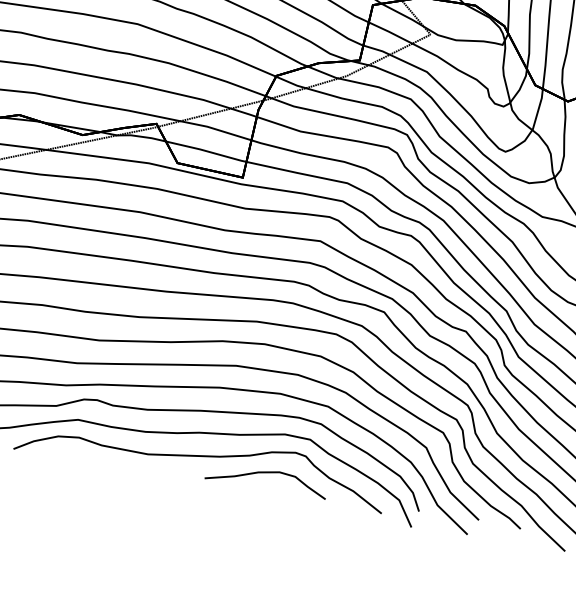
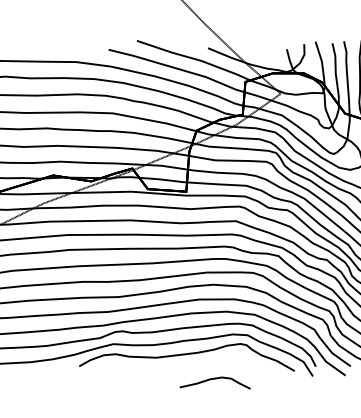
curve: (266, 473) -> (214, 379), moved

